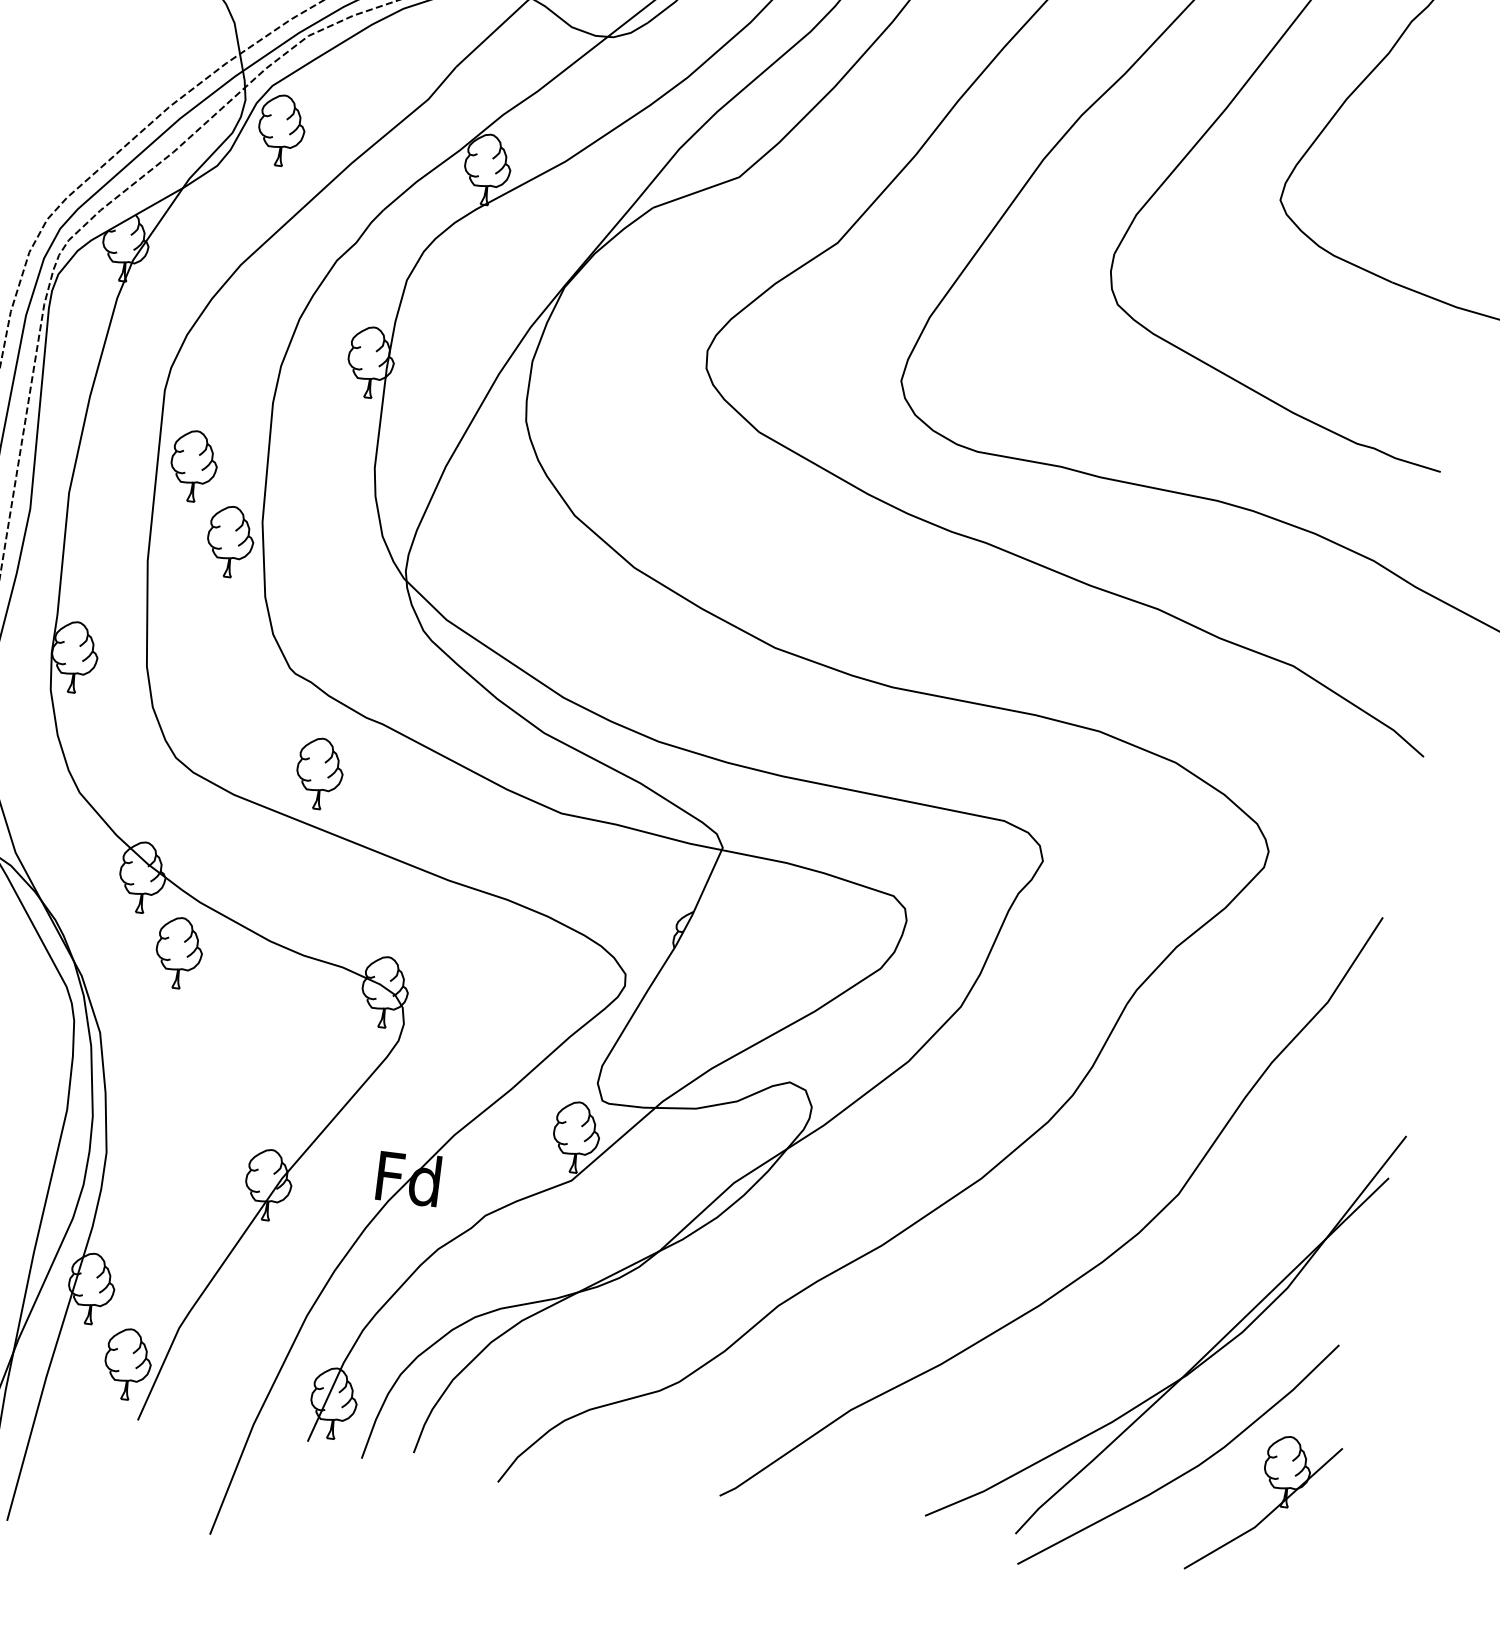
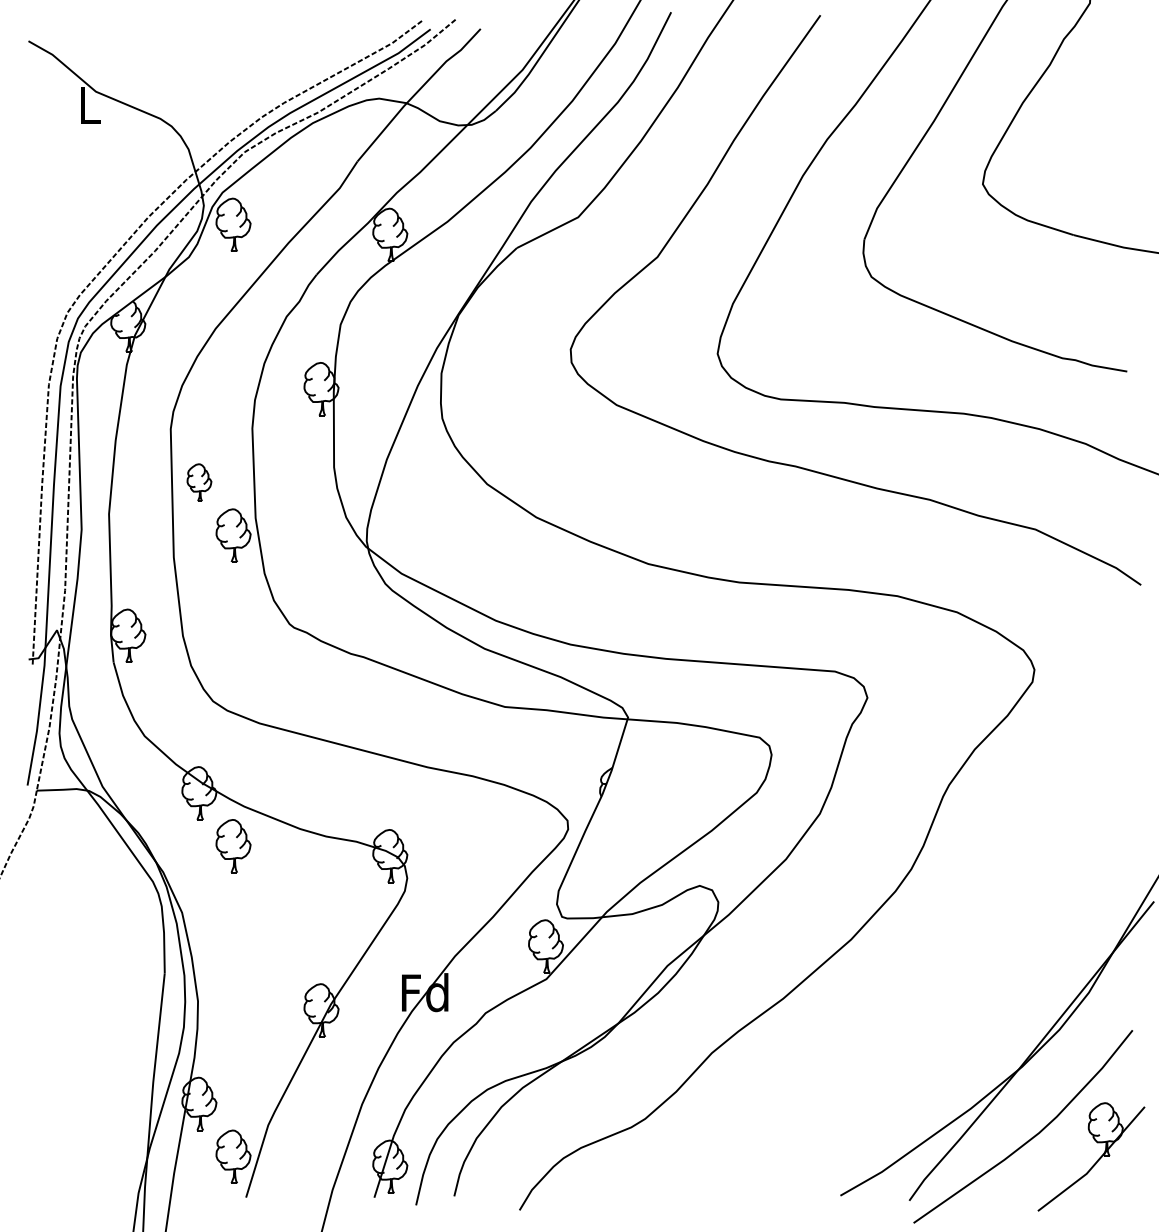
part: (194, 465) -> (199, 482), size x0.7
part: (319, 773) -> (321, 699), removed
curve: (1093, 1266) -> (942, 994), removed

